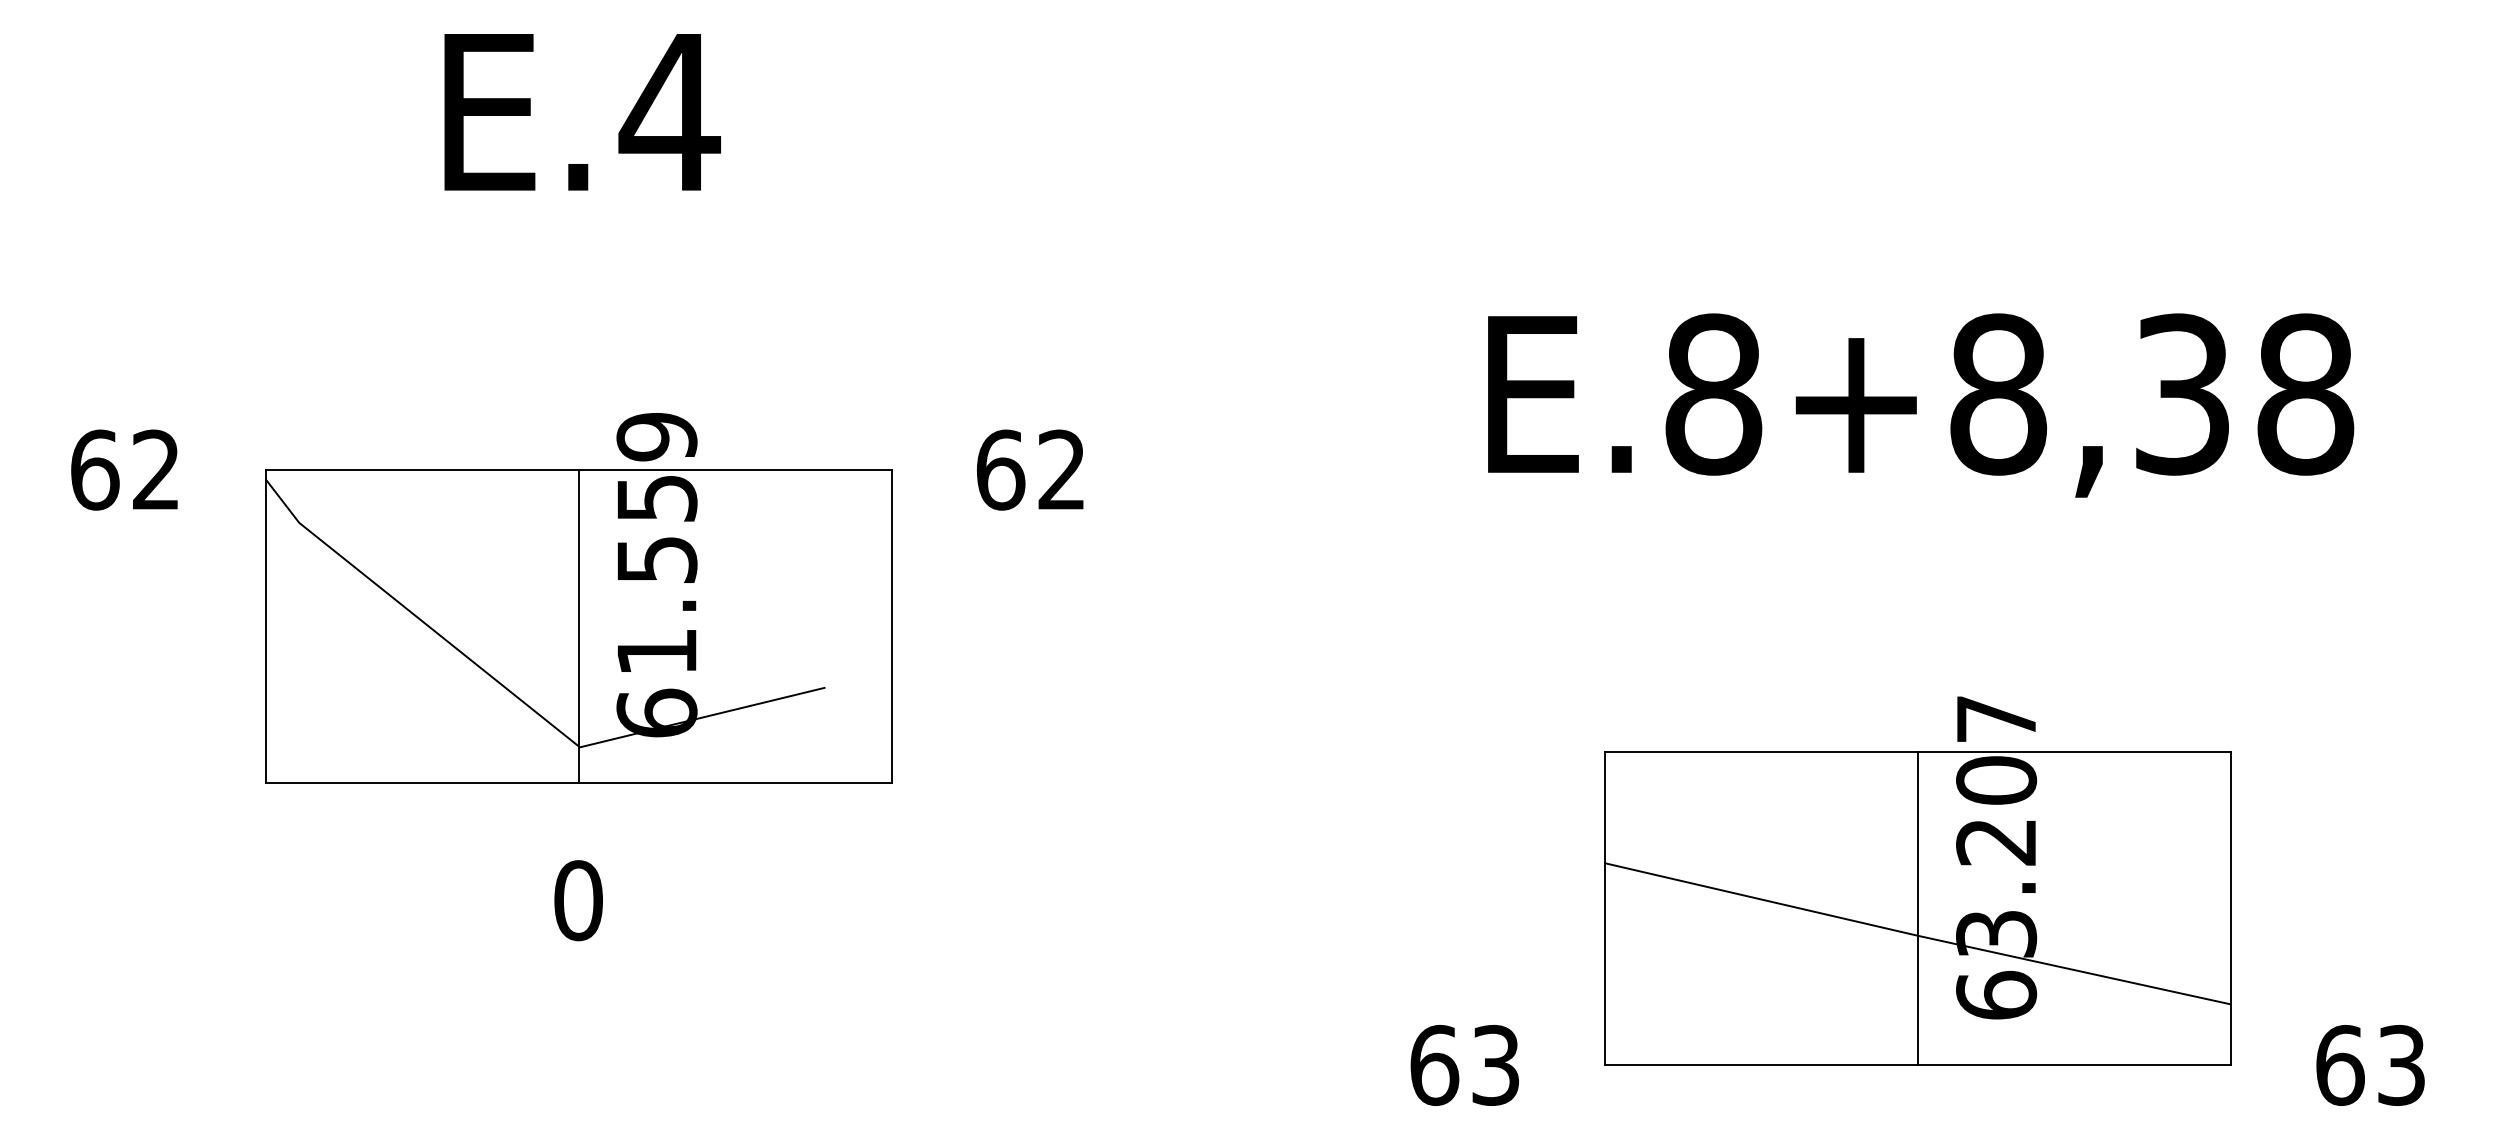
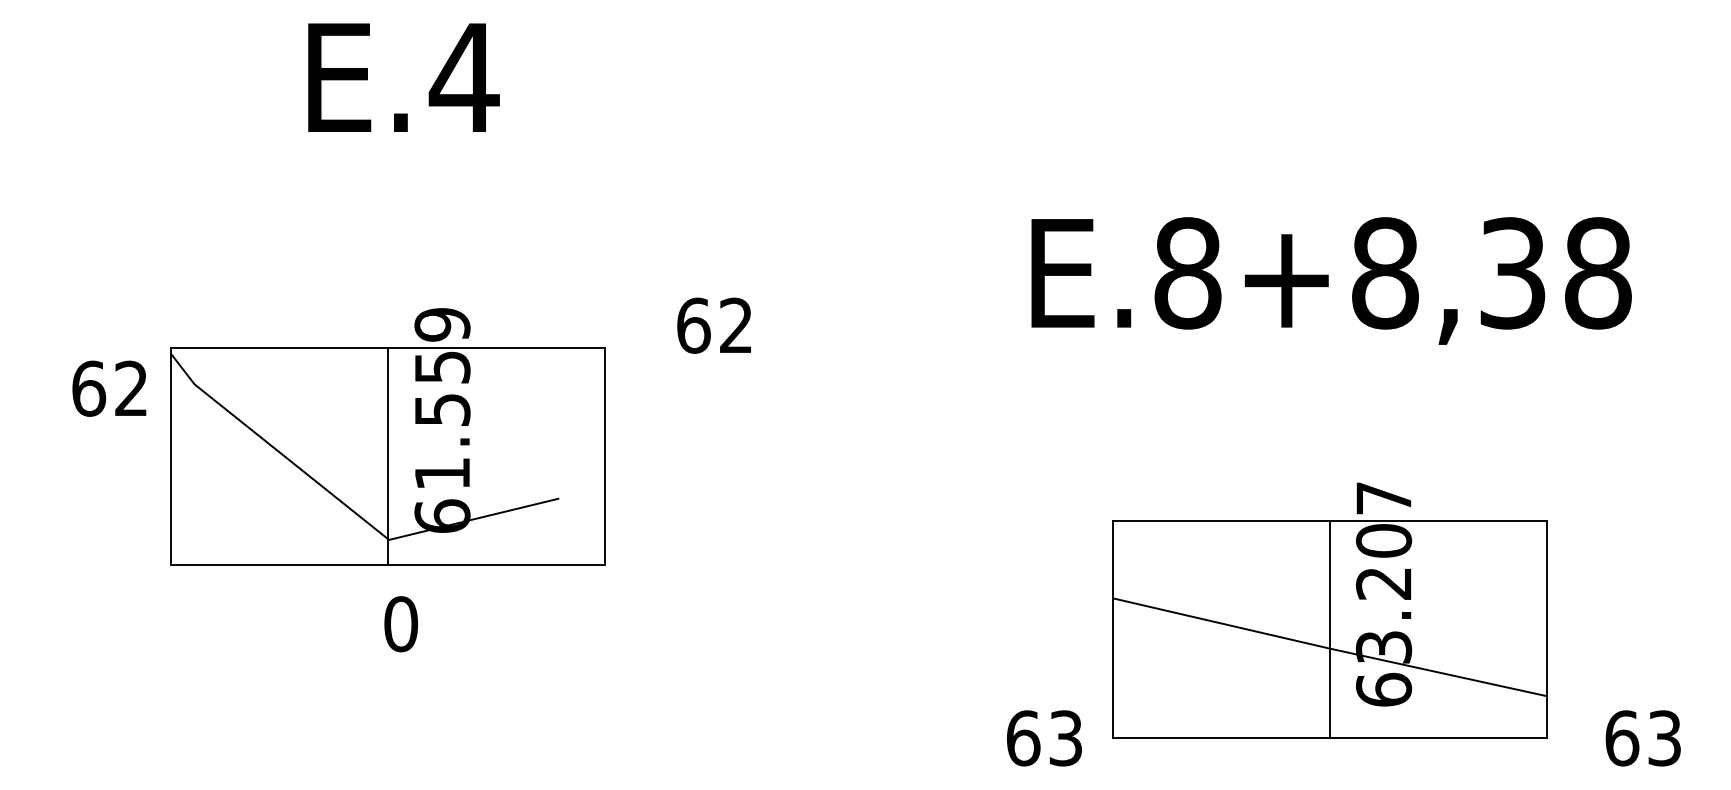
text: (124, 469) -> (109, 388), moved
part: (577, 598) -> (387, 436), moved
text: (1464, 1065) -> (1044, 738), moved

